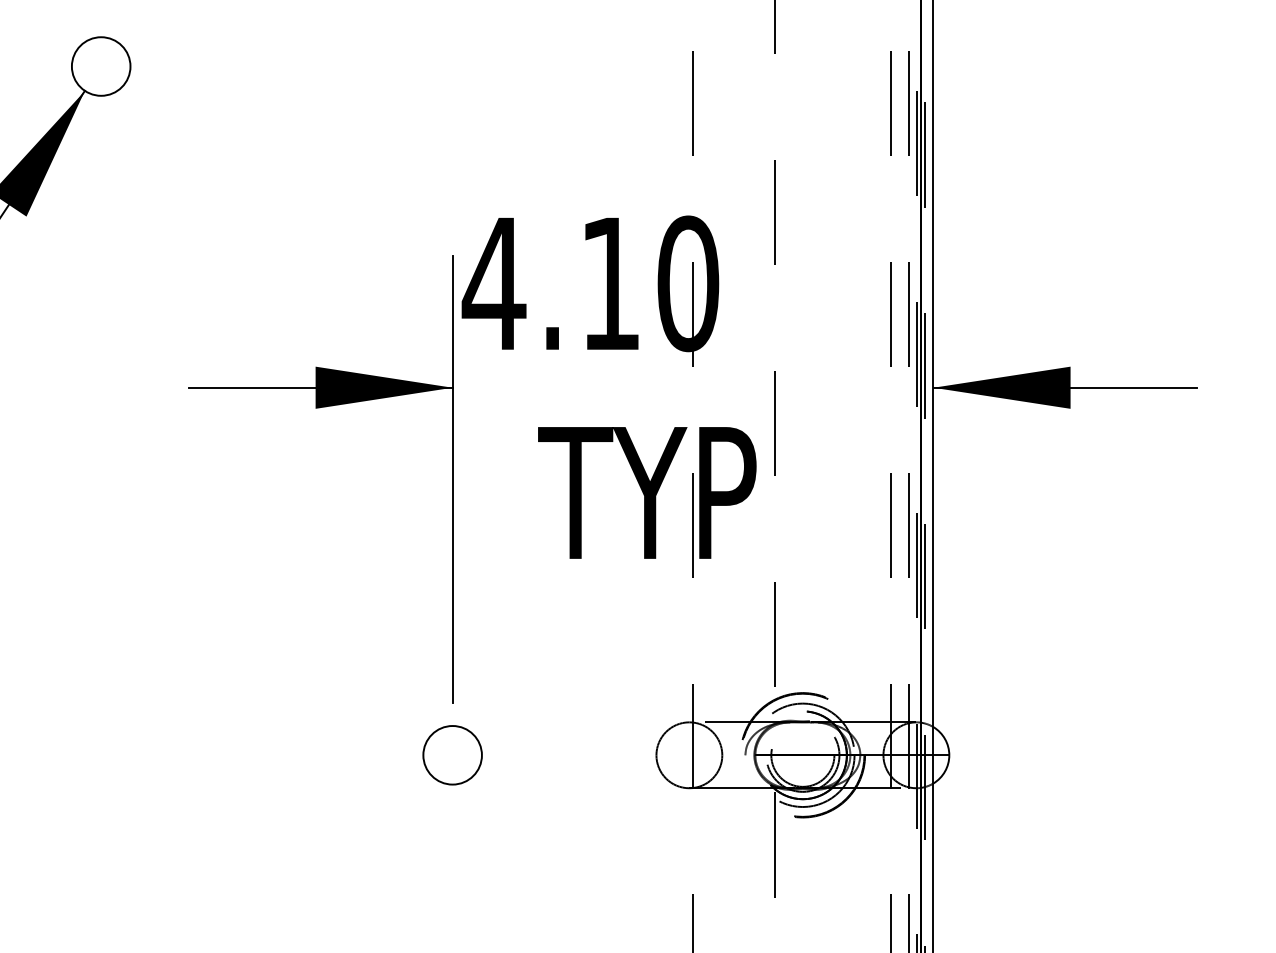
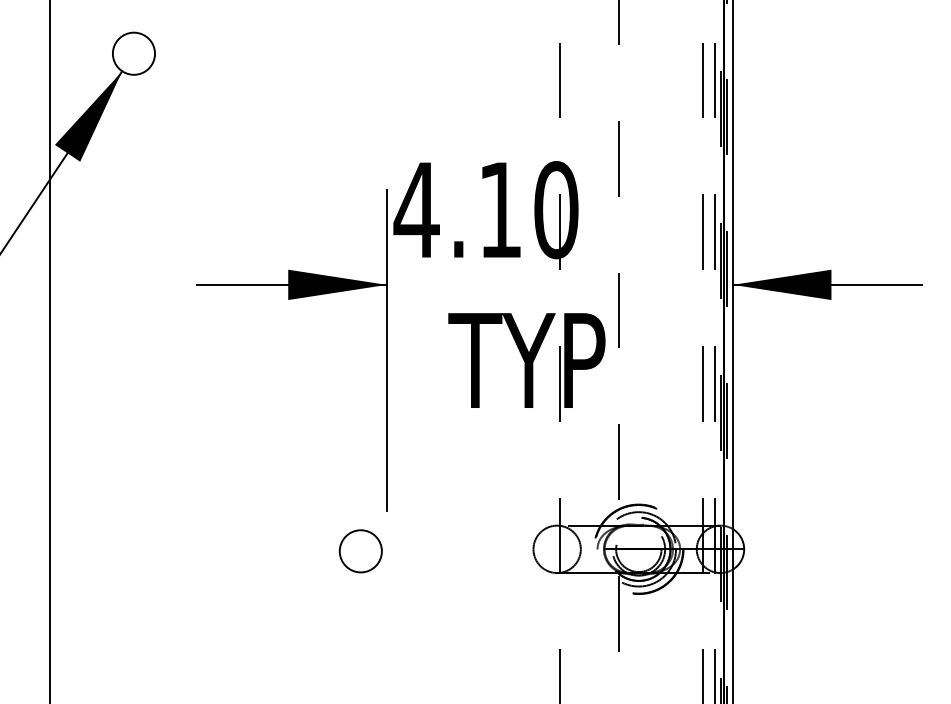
circle: (452, 755) -> (360, 551), moved

